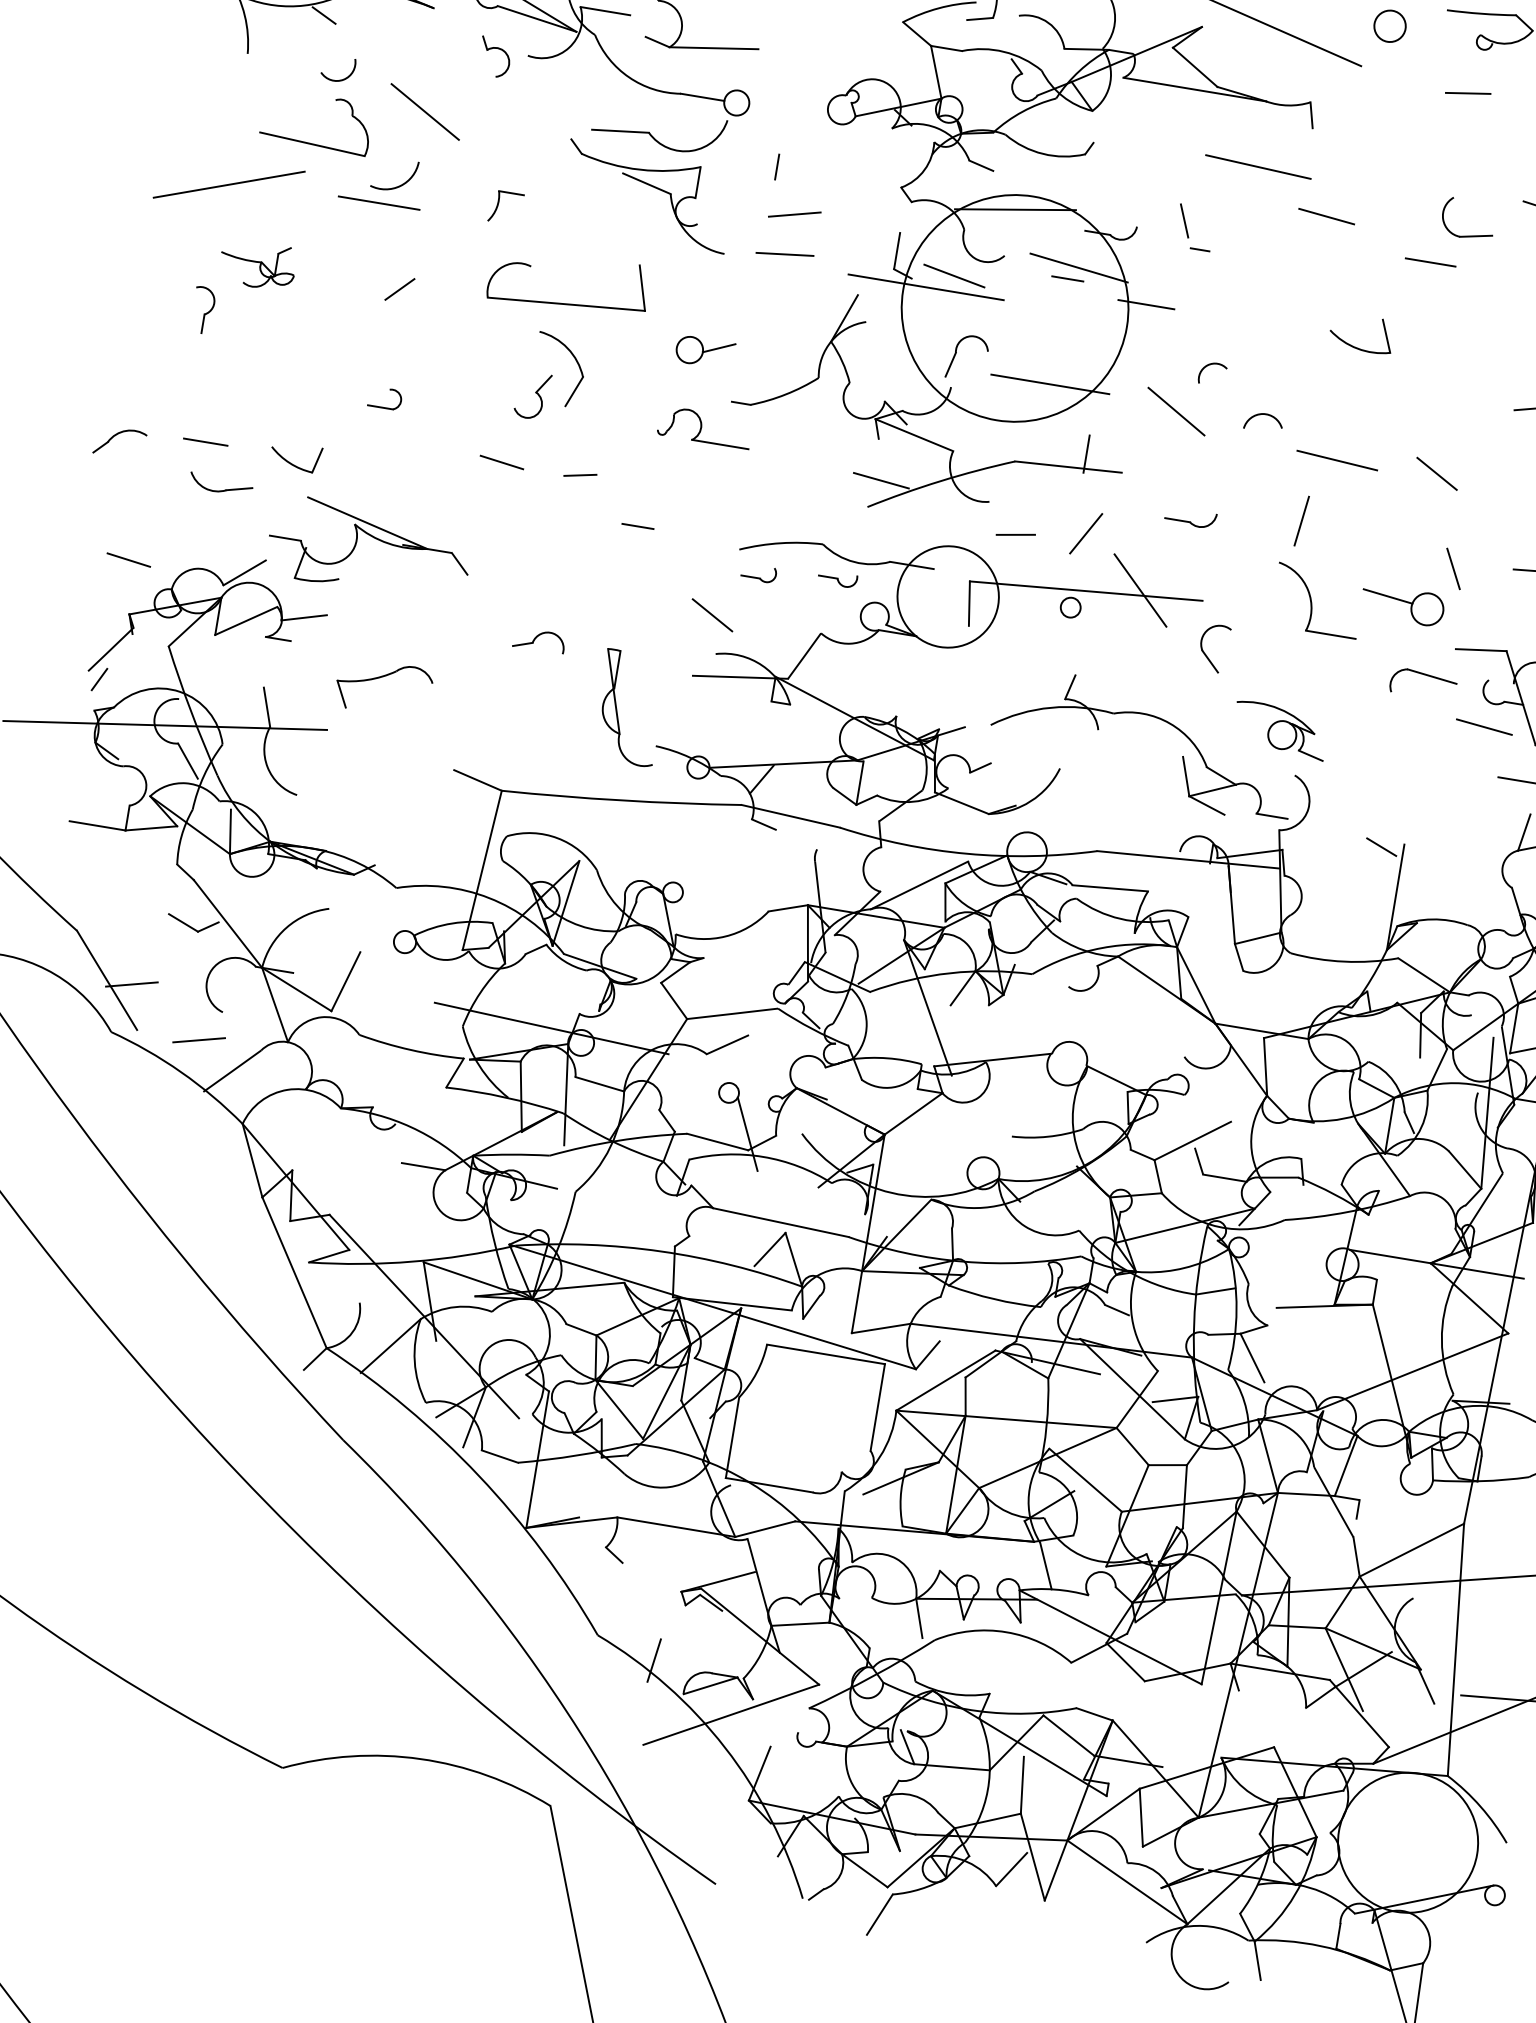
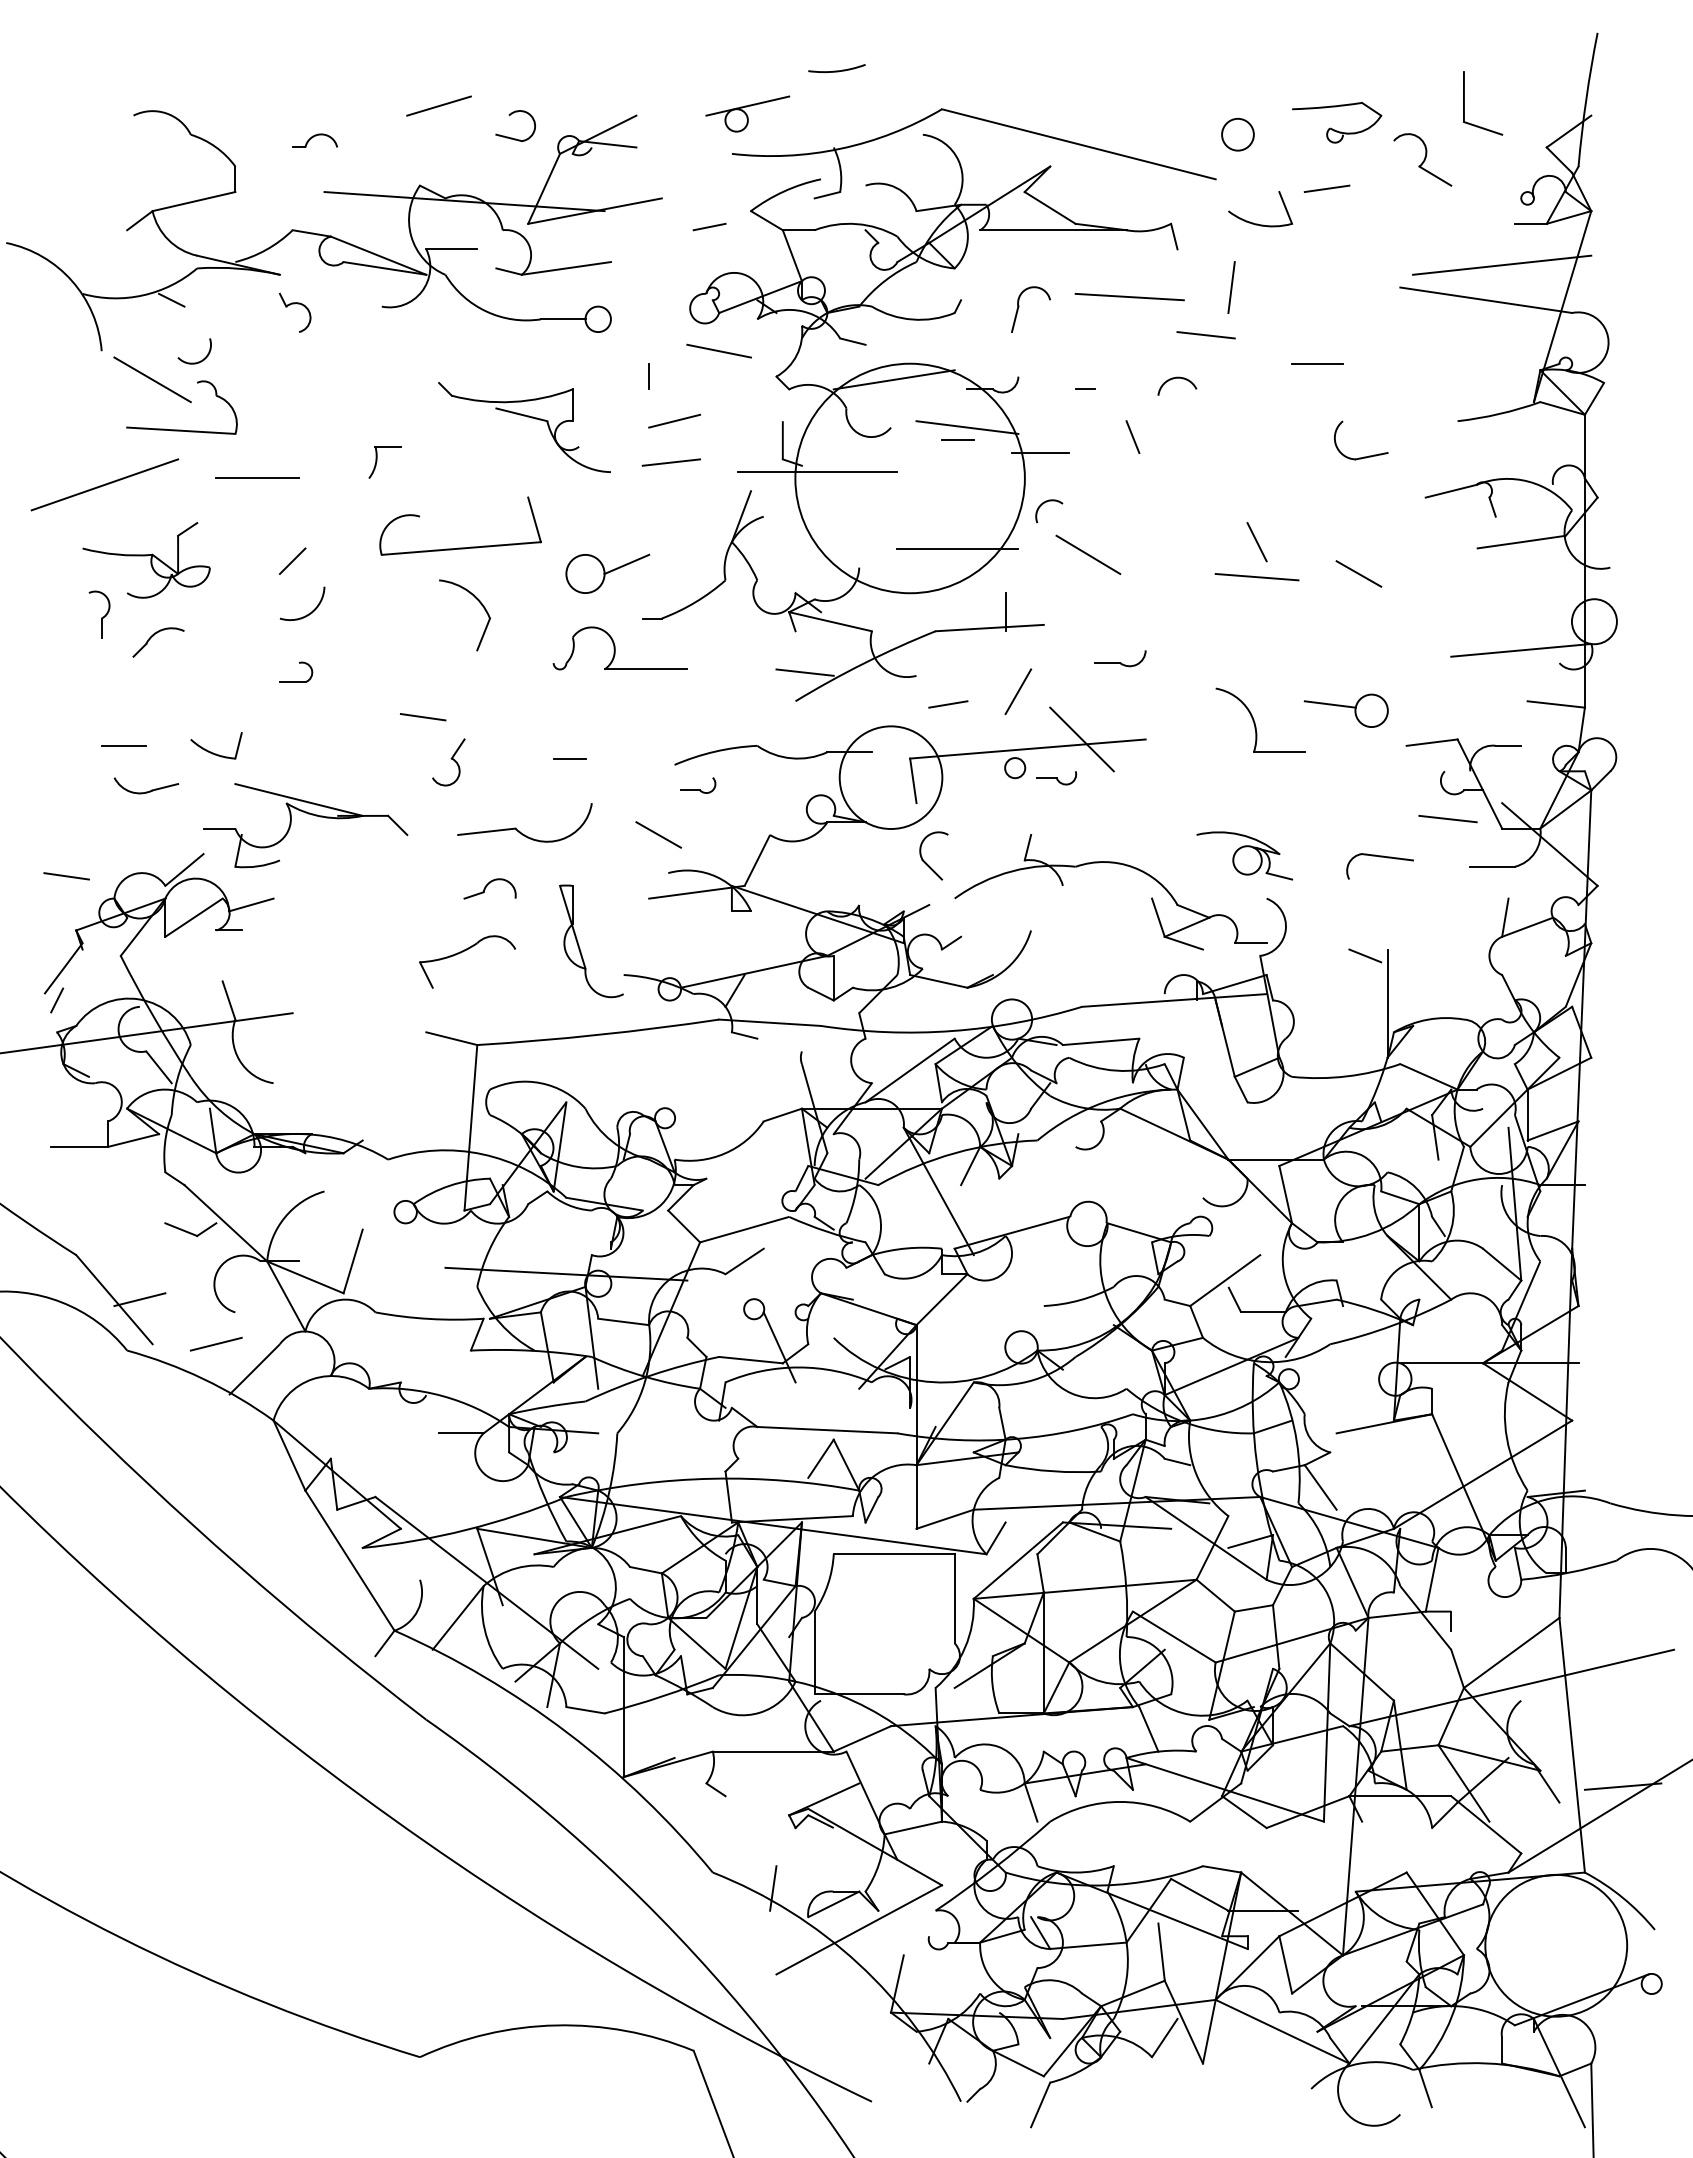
part: (495, 49) -> (294, 304), moved
line: (425, 111) -> (152, 379), moved
part: (650, 131) -> (516, 827), moved
arc: (398, 185) -> (308, 613), moved
line: (1184, 220) -> (1132, 436), moved
part: (1468, 235) -> (1363, 456), moved
part: (257, 265) -> (146, 560), size x1.67
line: (953, 275) -> (718, 350), moved
part: (1356, 346) -> (1257, 223), moved
part: (704, 352) -> (607, 573), size x1.43
part: (956, 353) -> (1019, 307), moved
arc: (1212, 365) -> (1047, 502), moved
part: (532, 395) -> (448, 762), moved
arc: (1265, 414) -> (1177, 378), moved
part: (704, 427) -> (619, 648), size x1.43
part: (116, 435) -> (153, 636), moved
line: (580, 475) -> (709, 227), moved
line: (1301, 521) -> (1231, 287), moved
line: (1452, 569) -> (1256, 542), moved
part: (837, 579) -> (1056, 778), moved
part: (1205, 653) -> (926, 862), moved
part: (1424, 675) -> (1379, 857), moved
part: (383, 677) -> (465, 951), moved

